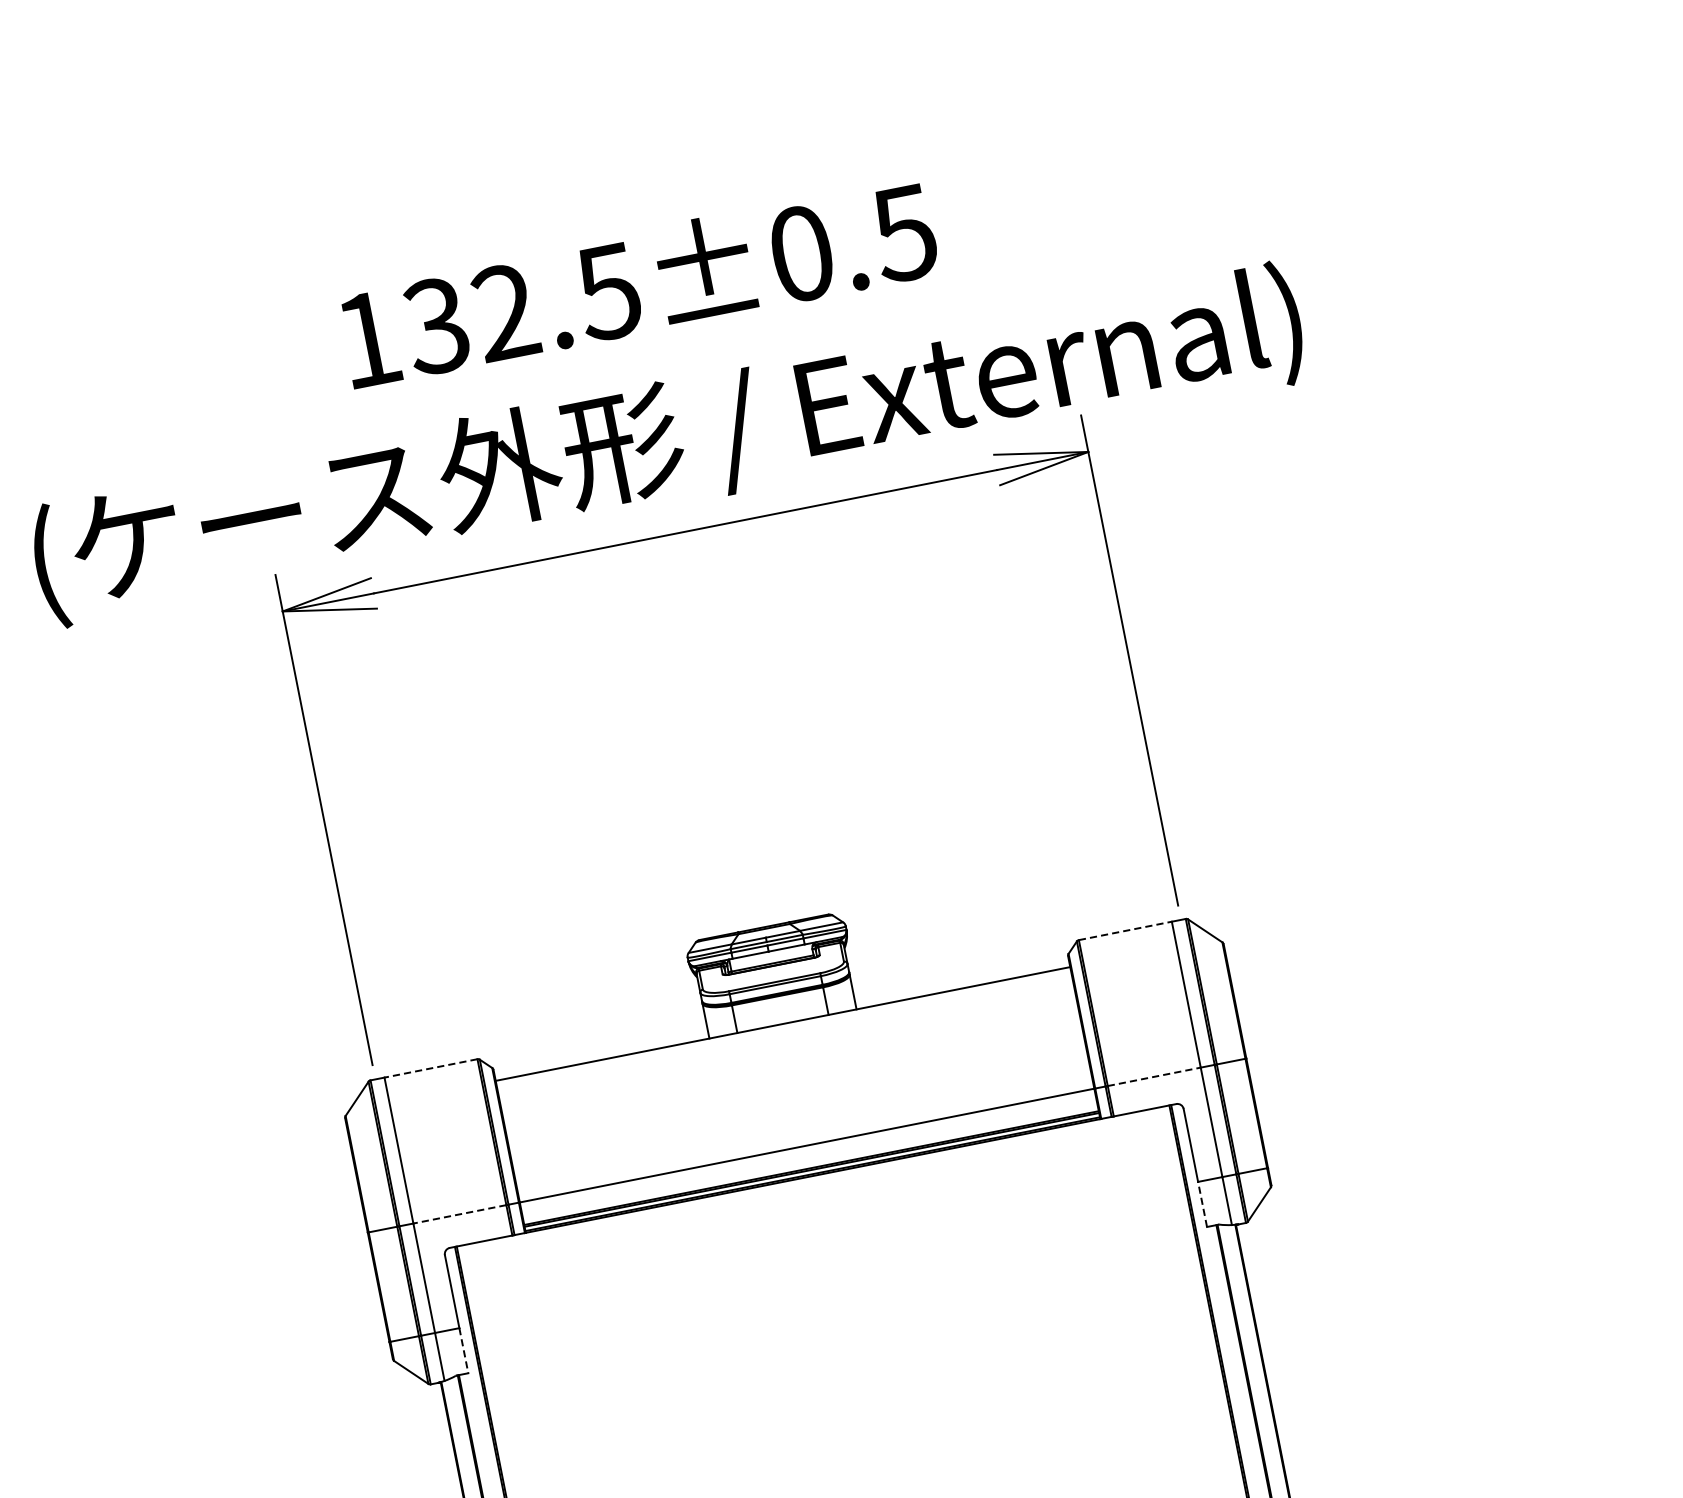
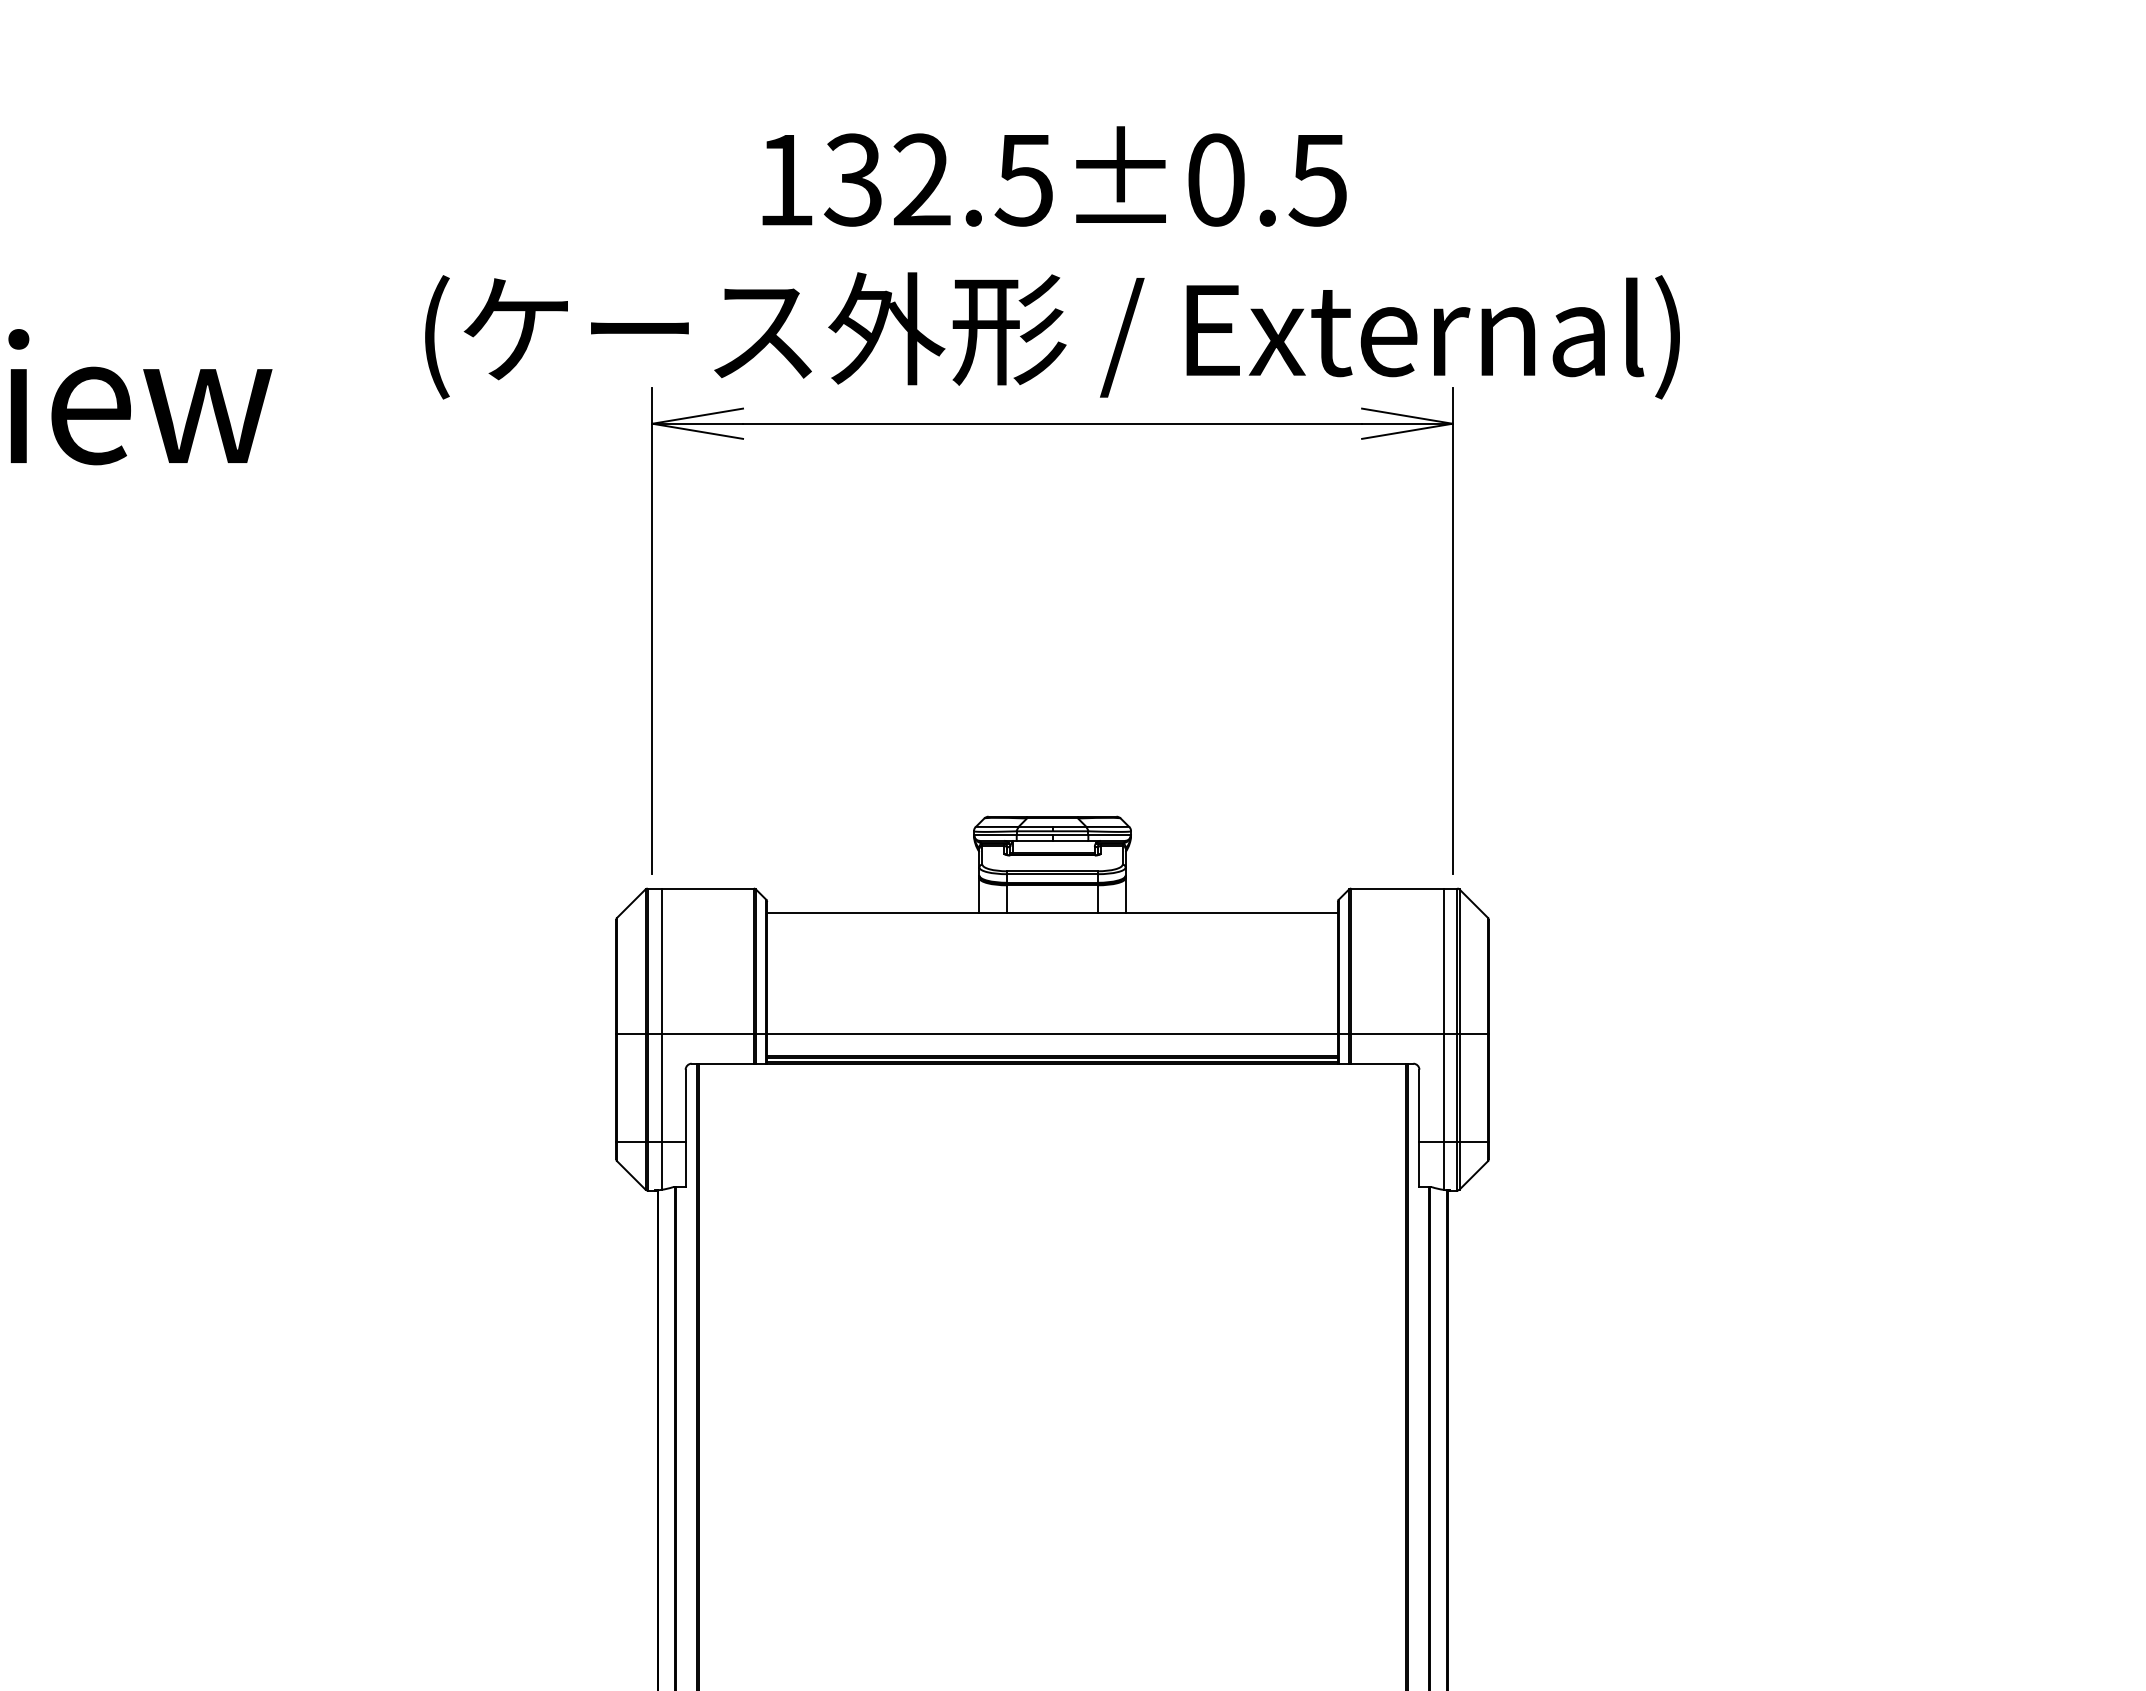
line: (1125, 930) -> (1397, 888), dashed -> solid
line: (430, 1068) -> (707, 888), dashed -> solid
line: (1154, 1076) -> (1397, 1033), dashed -> solid
line: (1202, 1204) -> (1419, 1164), dashed -> solid
line: (459, 1214) -> (707, 1033), dashed -> solid
line: (463, 1351) -> (685, 1165), dashed -> solid

